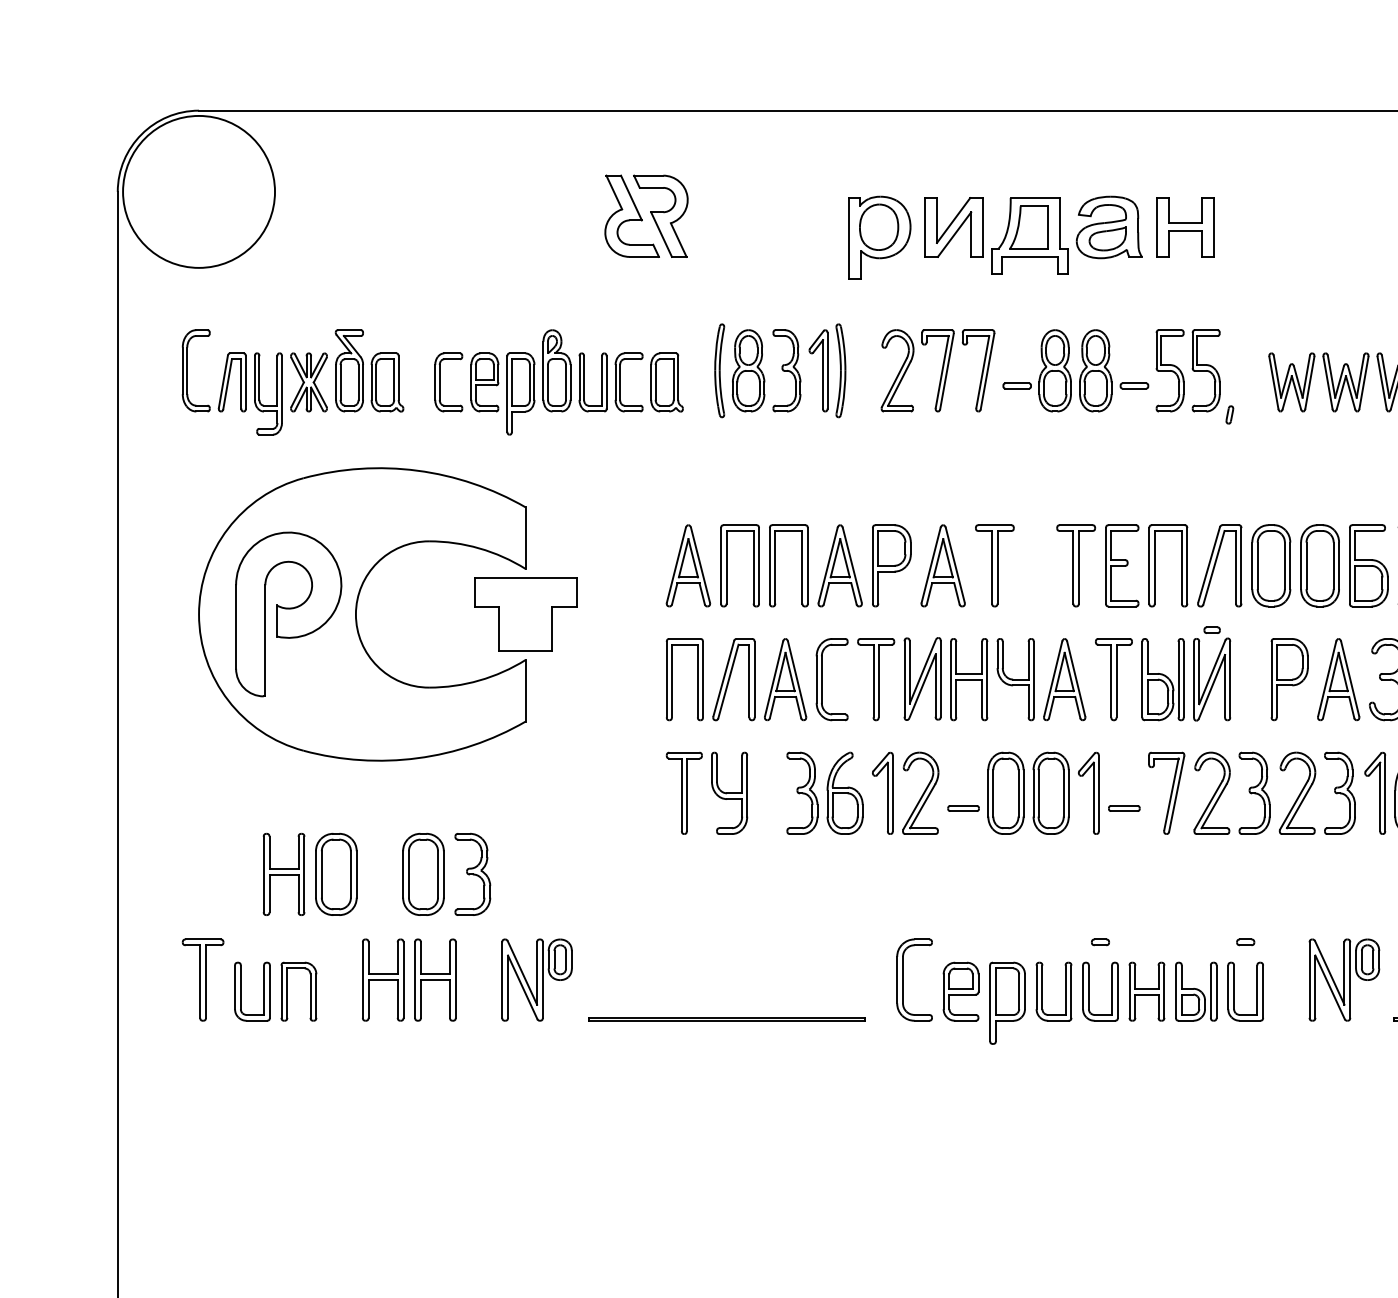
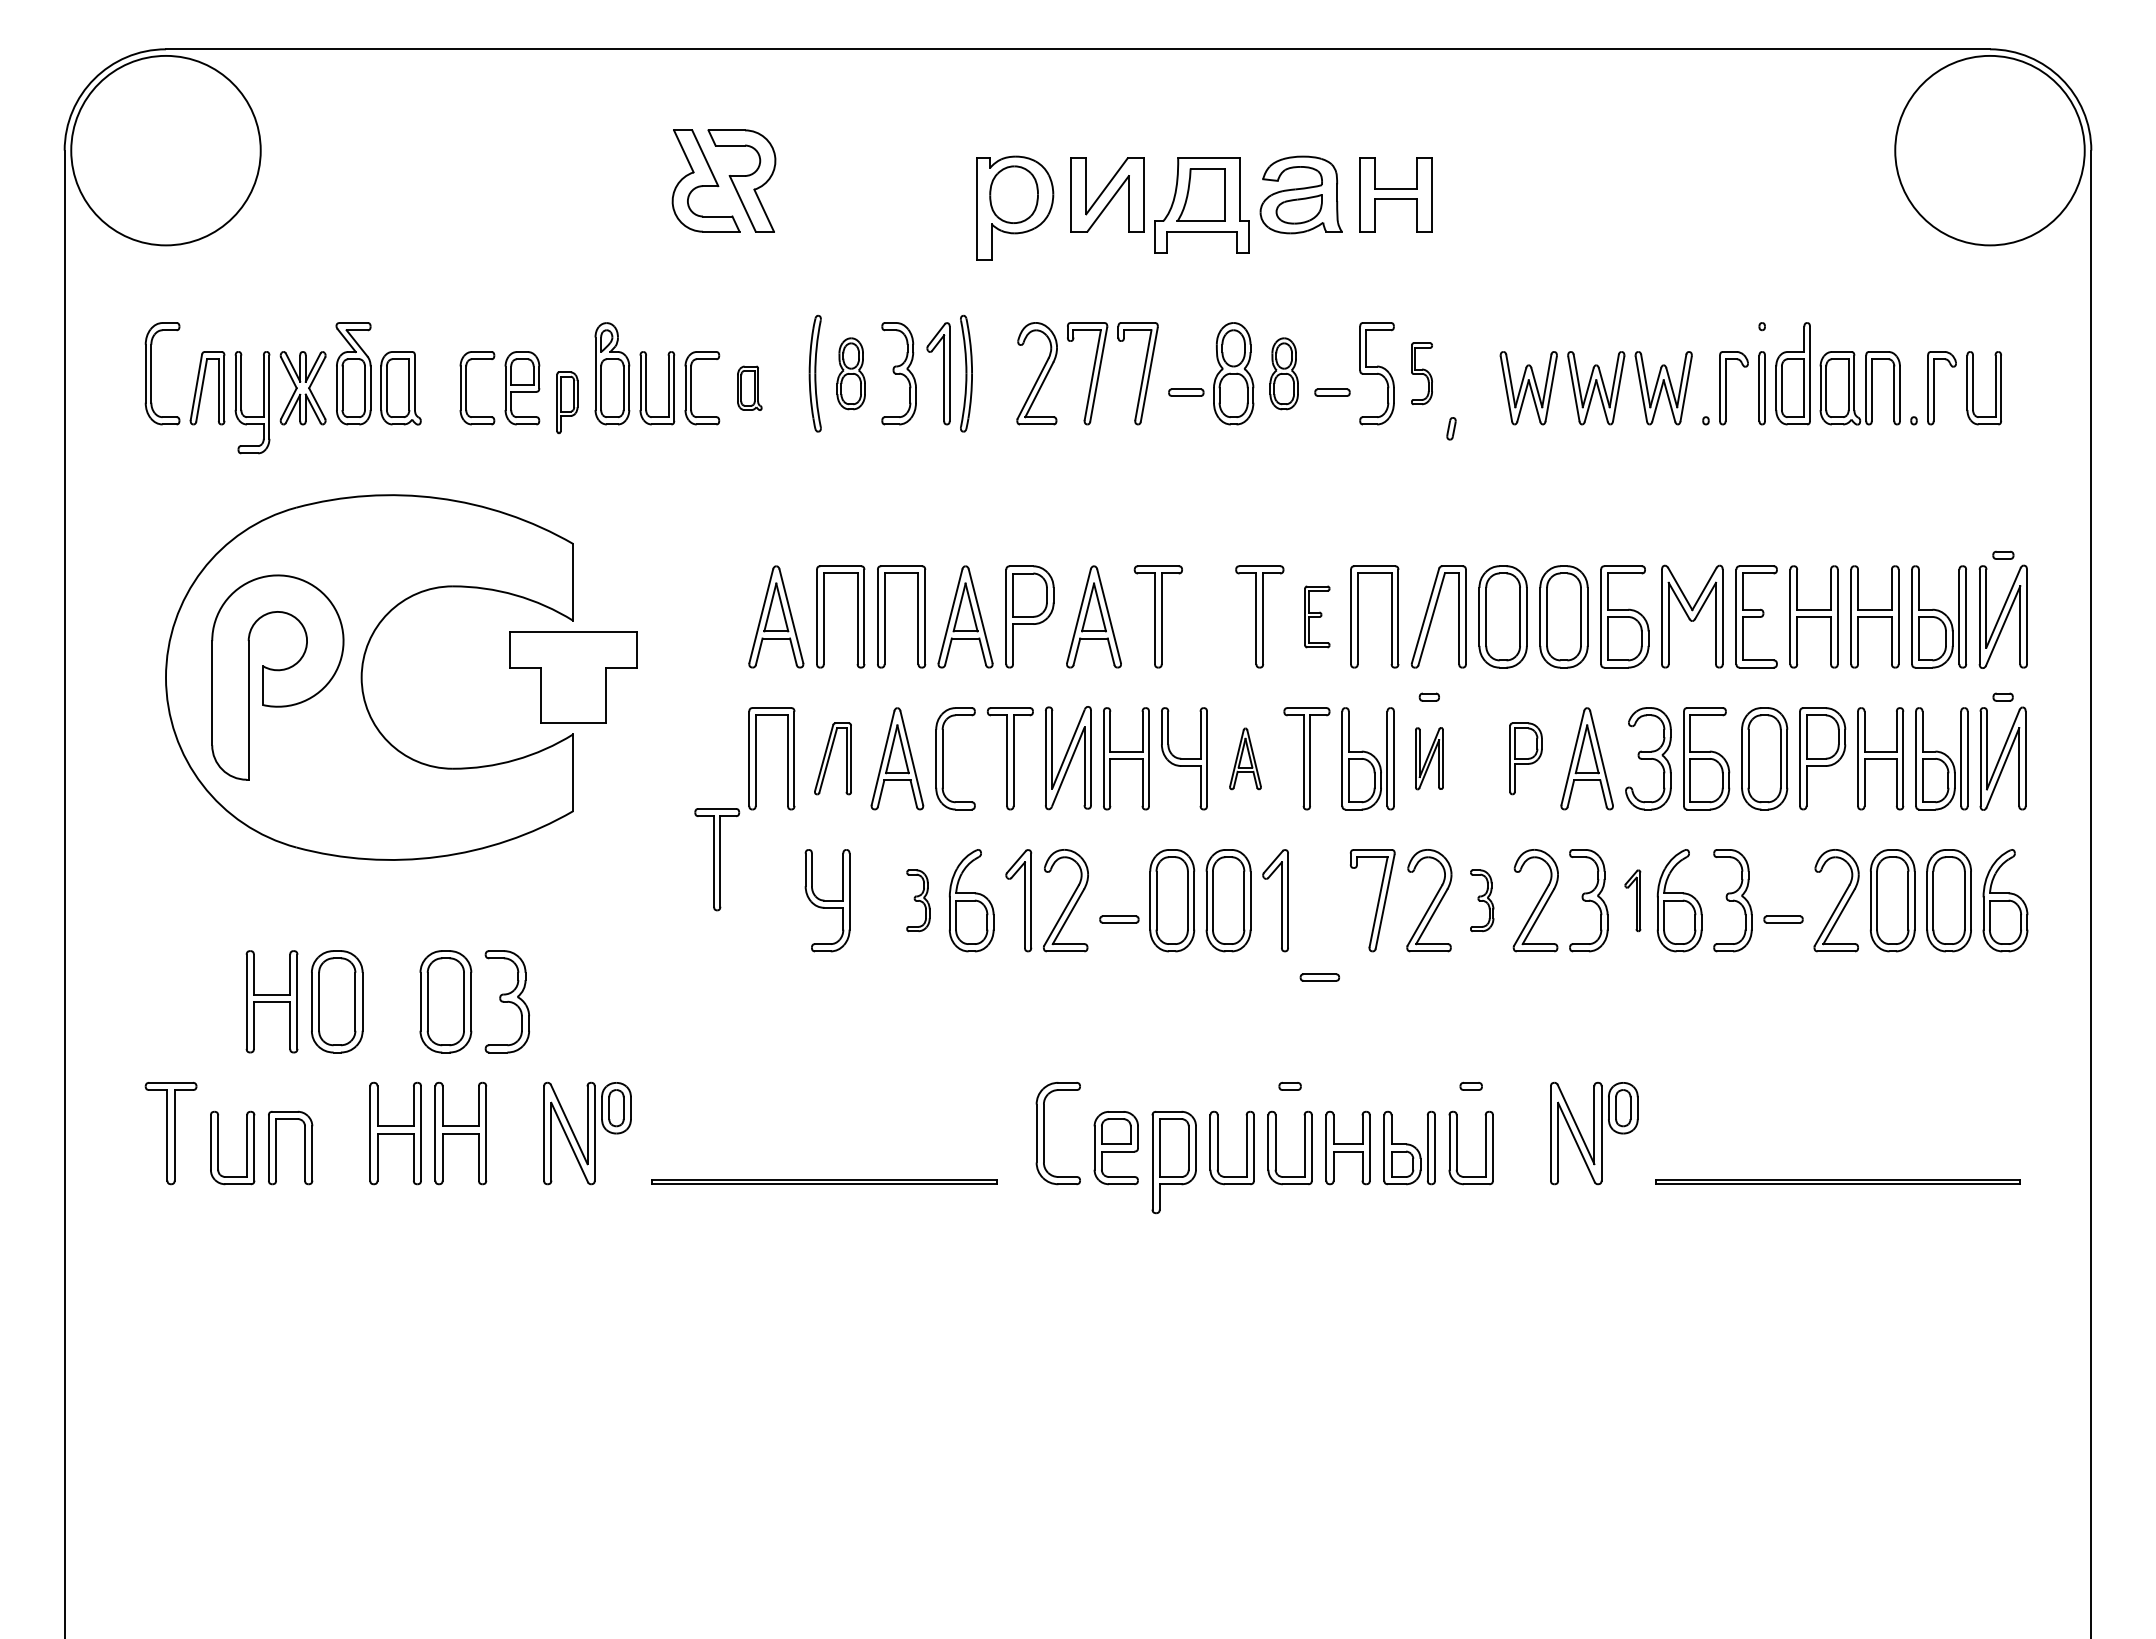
part: (747, 370) -> (850, 373), size x0.7
part: (1095, 370) -> (1283, 373), size x0.7
part: (1205, 370) -> (1421, 373), size x0.6
part: (666, 382) -> (749, 388), size x0.6
part: (520, 393) -> (567, 402), size x0.6
part: (1122, 565) -> (1317, 616), size x0.6
part: (733, 679) -> (832, 758), size x0.7
part: (1064, 679) -> (1245, 758), size x0.6
part: (1212, 679) -> (1429, 758), size x0.6
part: (1289, 679) -> (1525, 758), size x0.7
part: (684, 793) -> (717, 859), moved
part: (802, 793) -> (918, 900), size x0.6
part: (1253, 793) -> (1481, 900), size x0.6
part: (1375, 793) -> (1632, 900), size x0.6
part: (1124, 808) -> (1319, 977), moved

